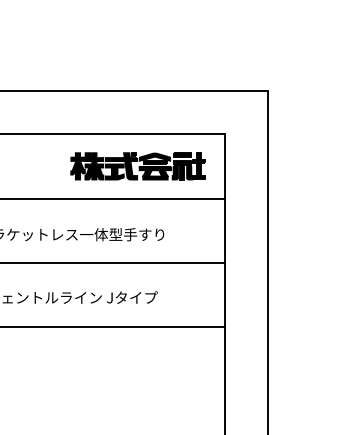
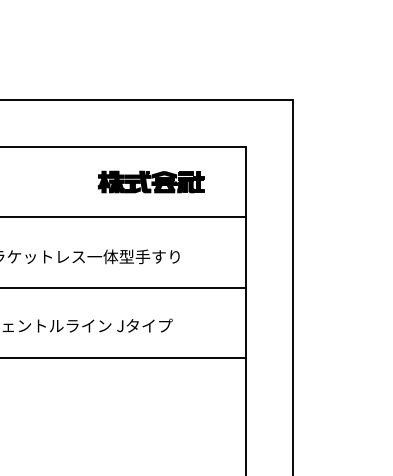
part: (137, 166) -> (150, 182), size x0.71

